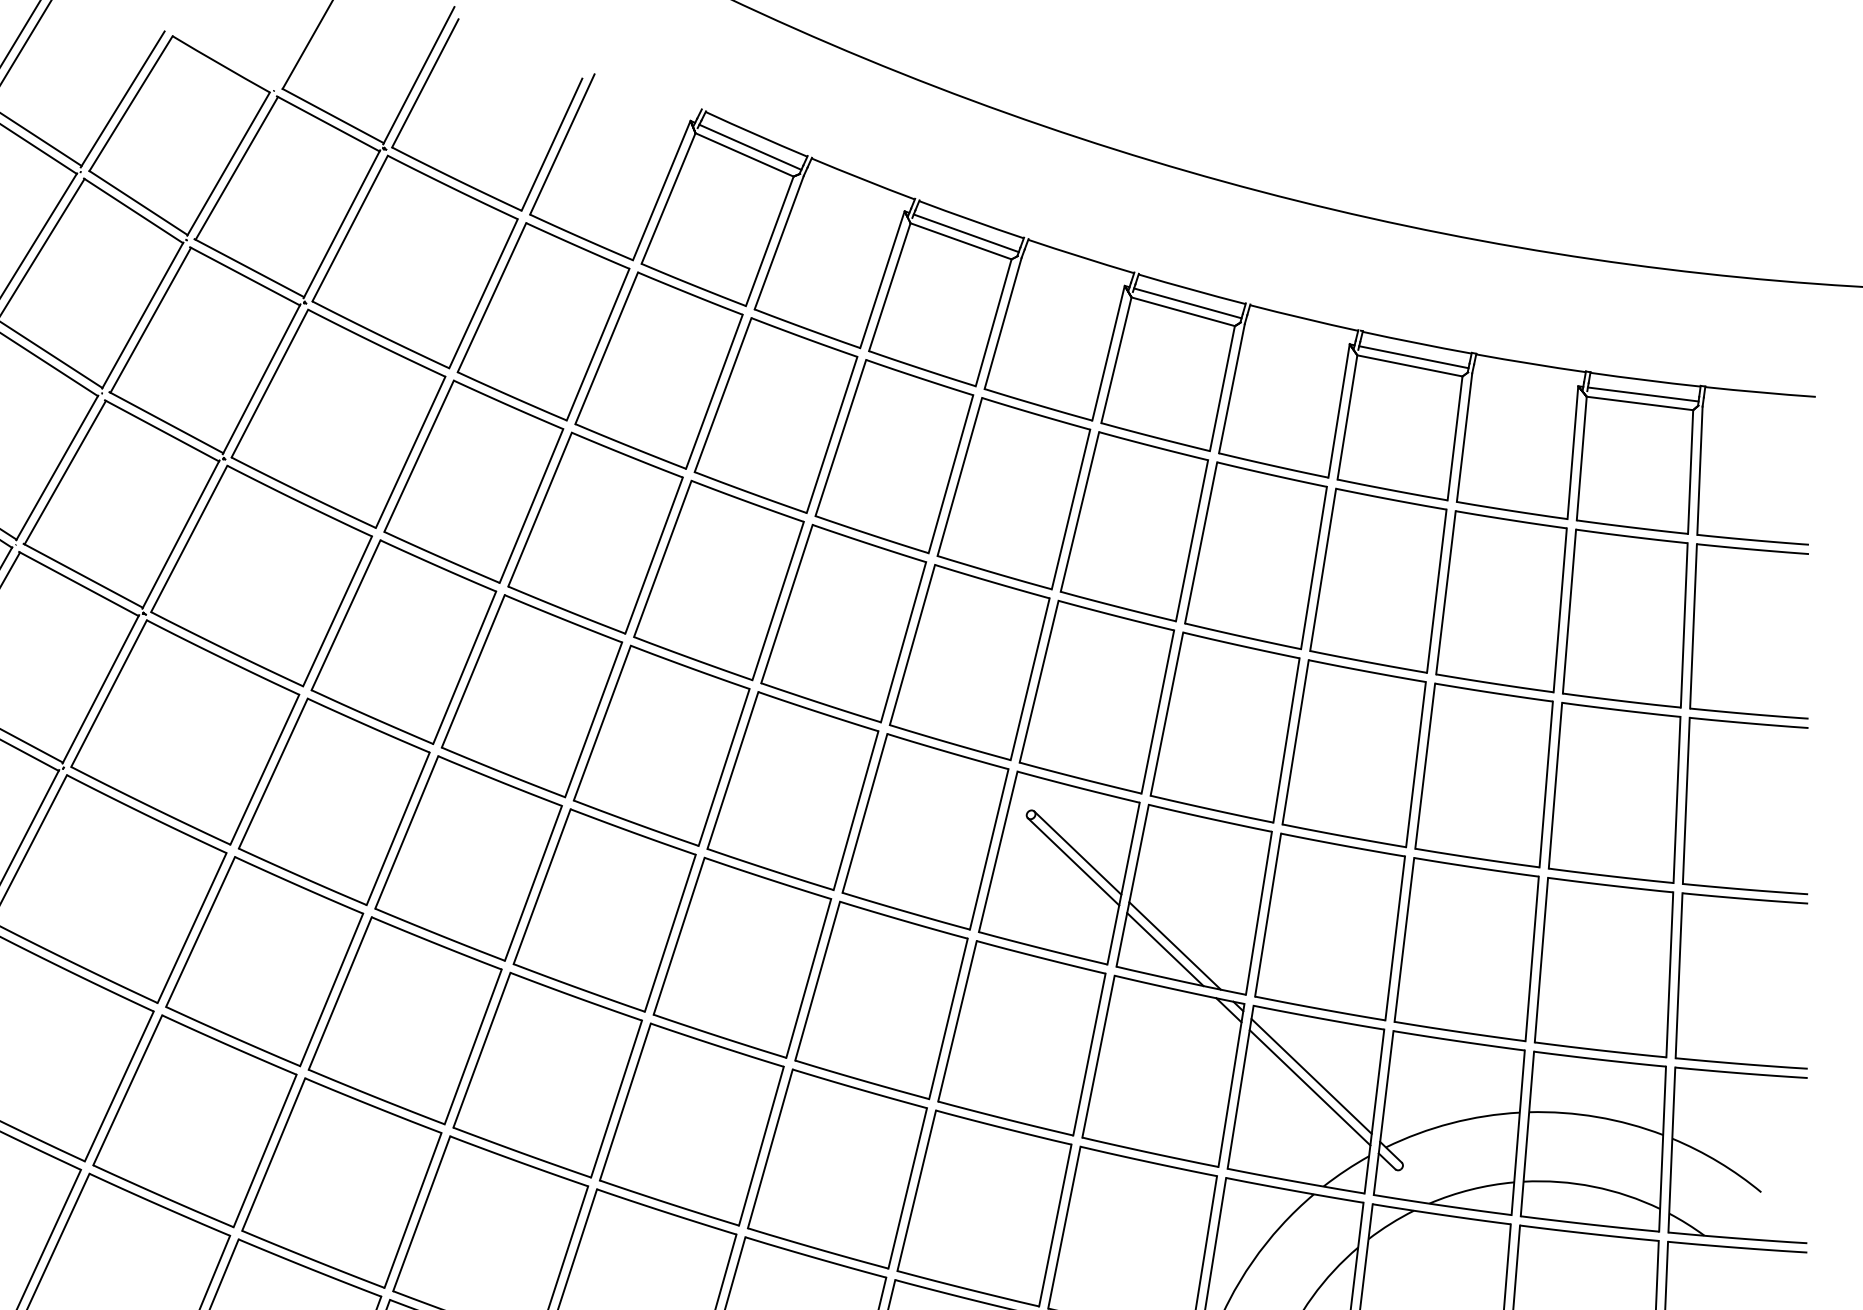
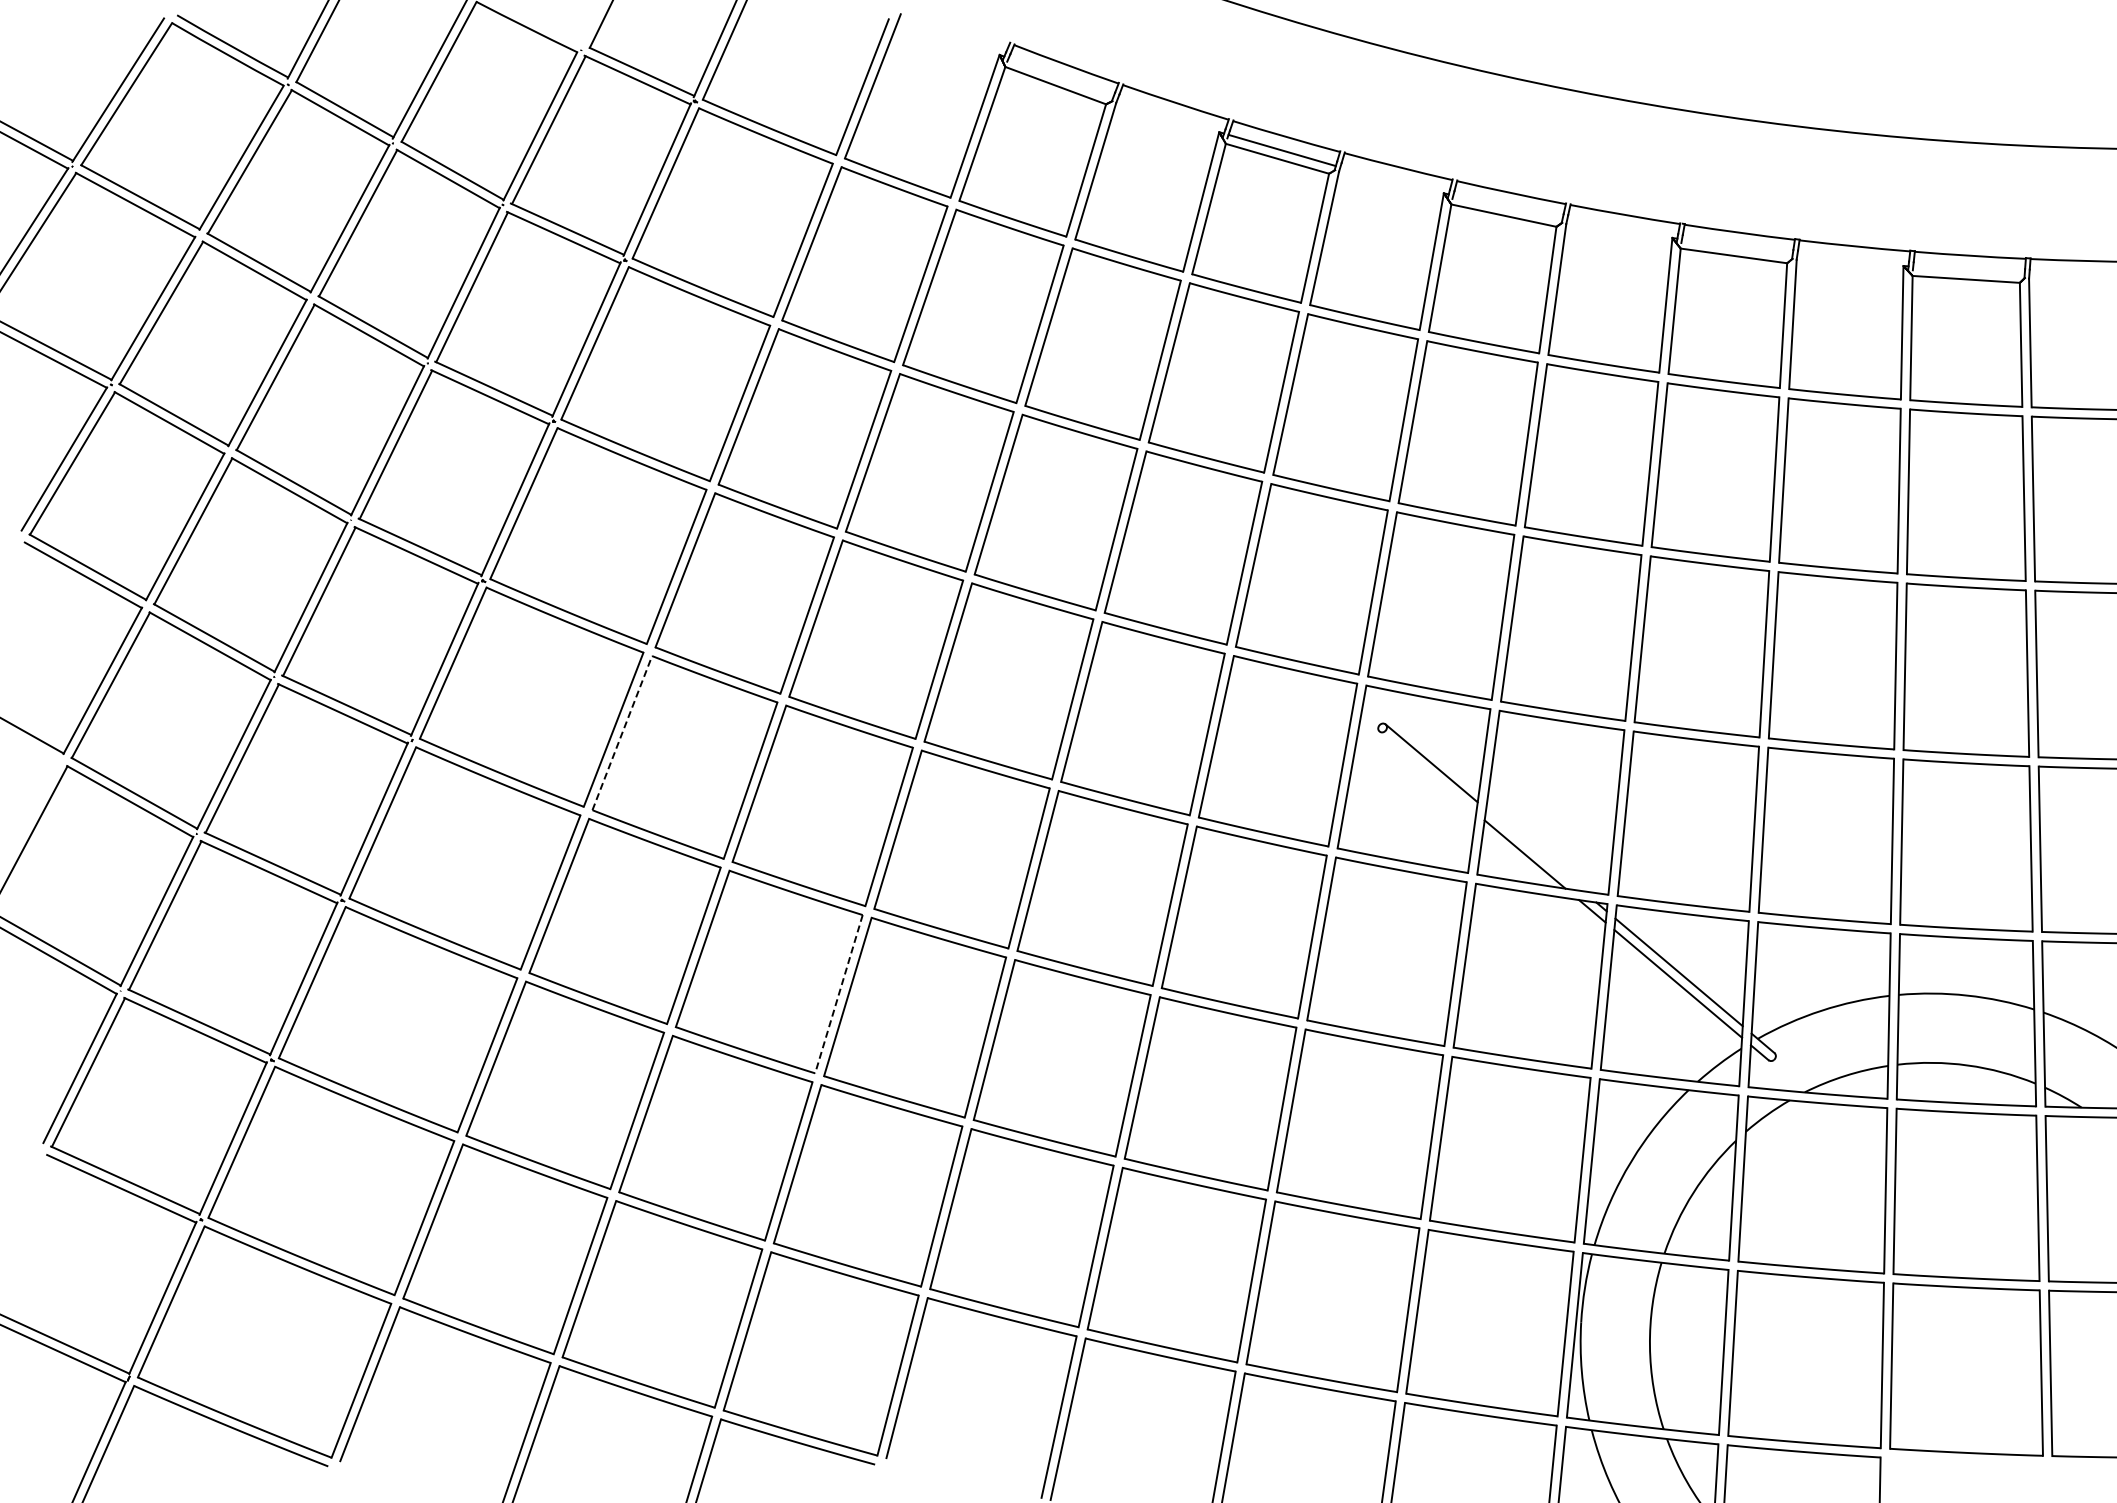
line: (749, 147) -> (1060, 77), removed
line: (1187, 302) -> (1507, 206), removed
line: (1414, 356) -> (1737, 246), removed
line: (1642, 393) -> (1968, 269), removed
line: (273, 774) -> (622, 733), solid -> dashed
line: (1073, 861) -> (1427, 772), removed
line: (1174, 946) -> (1534, 850), removed
line: (472, 1047) -> (838, 994), solid -> dashed

